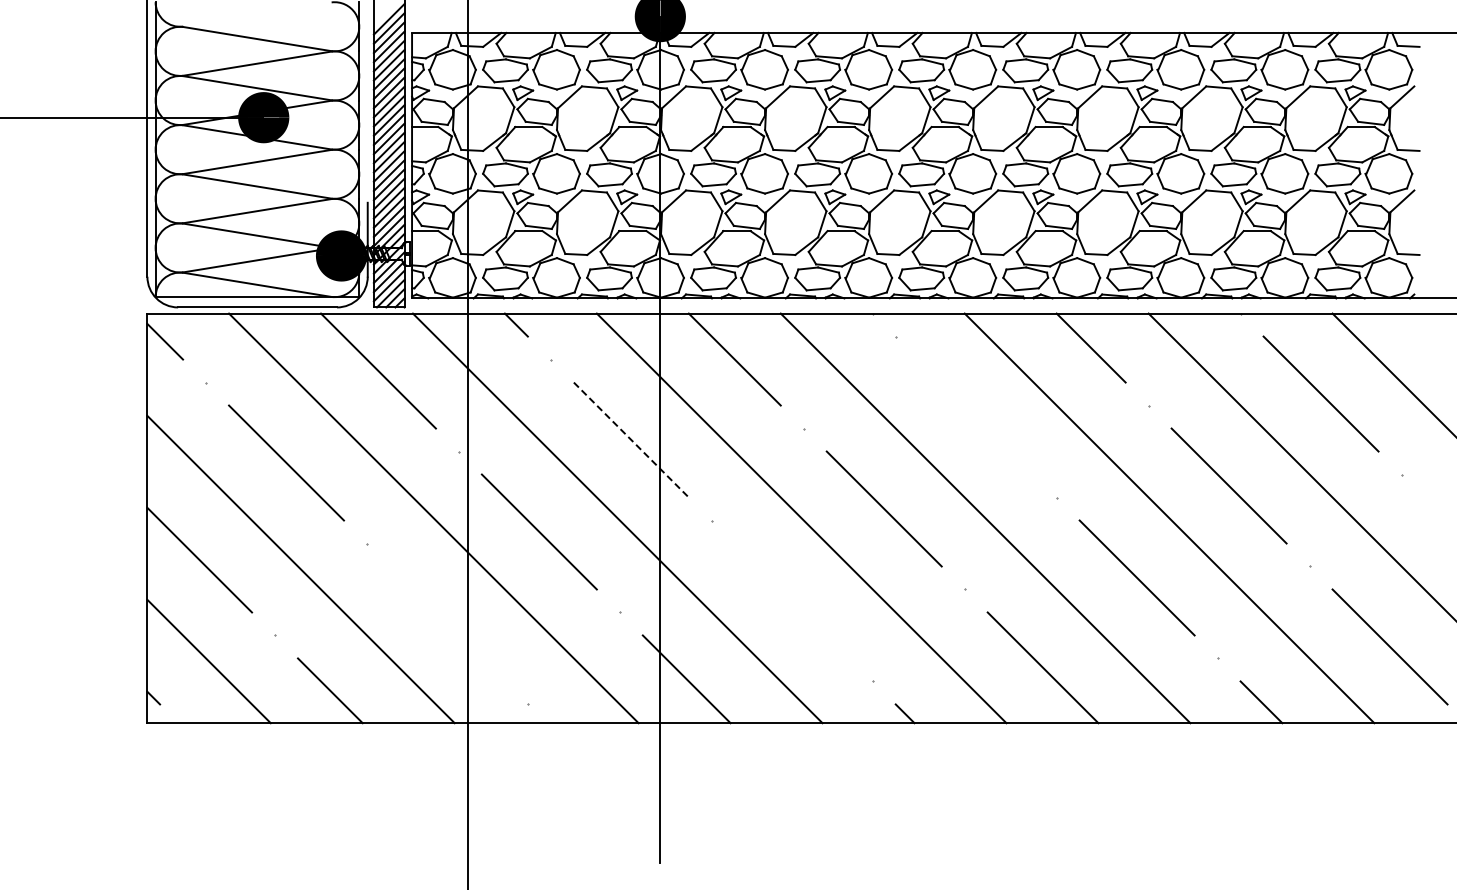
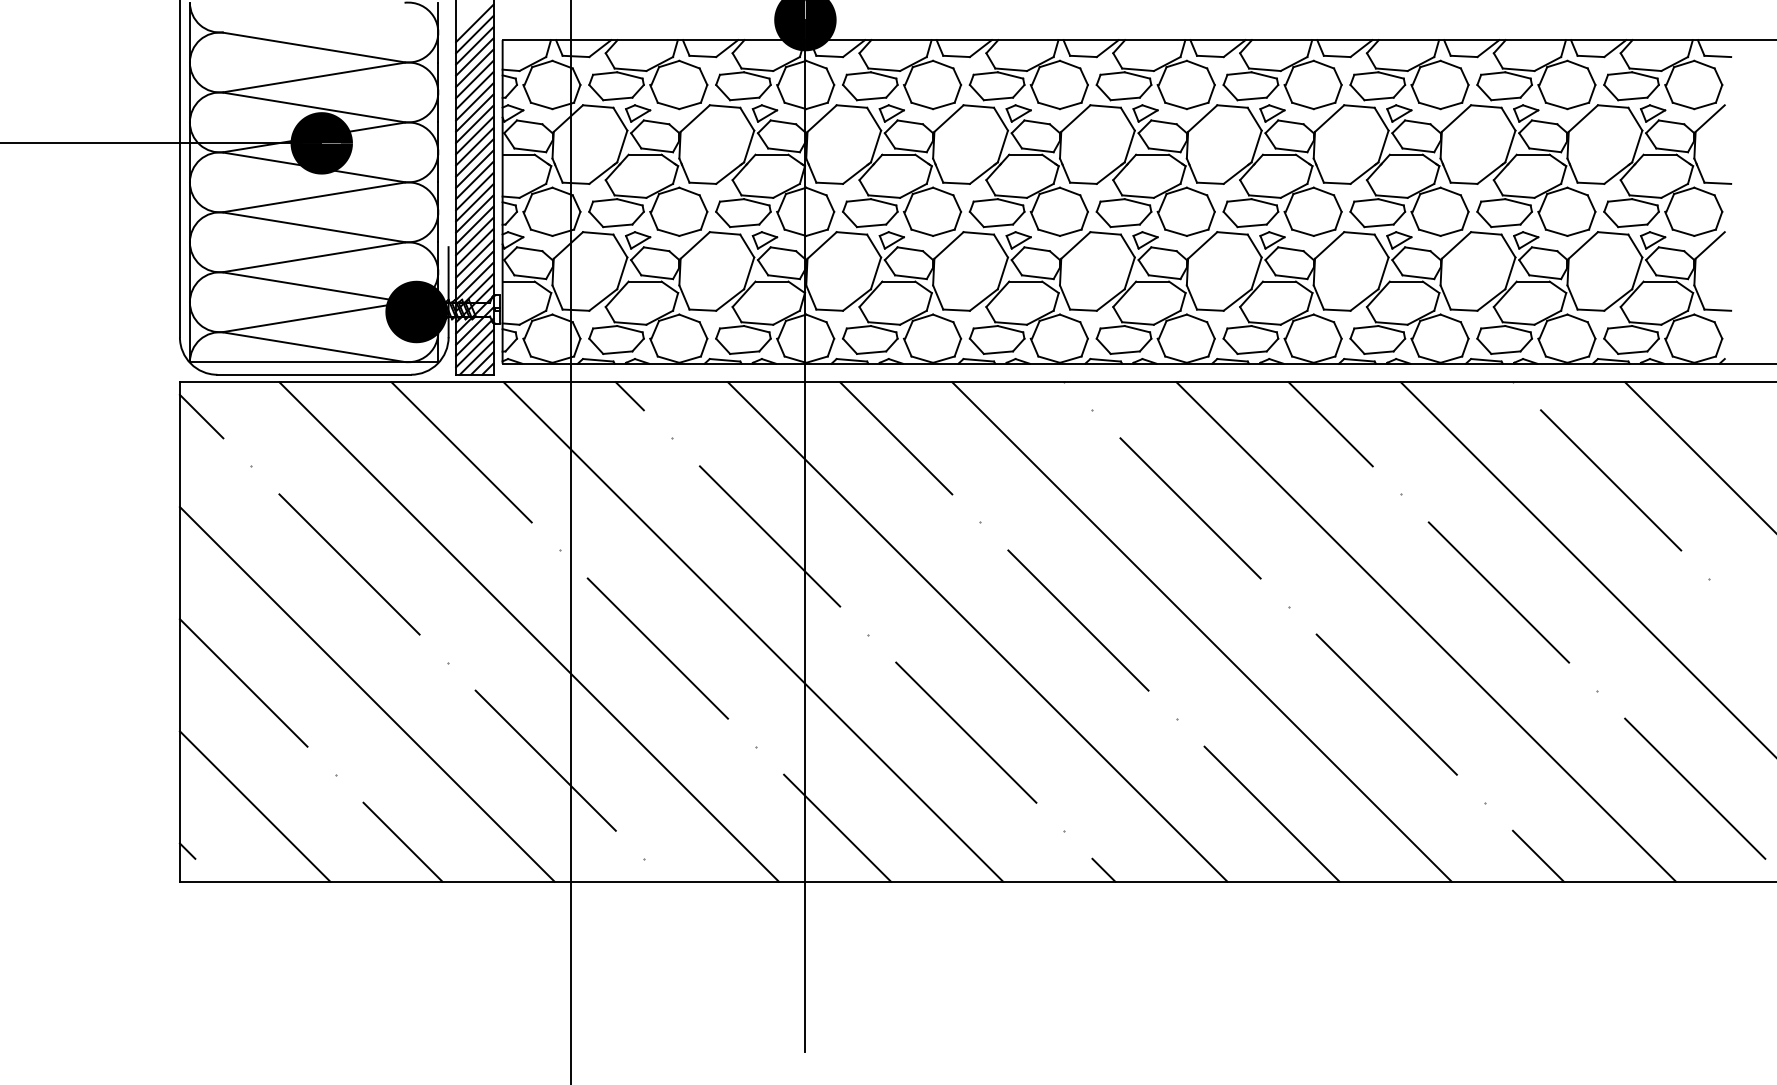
line: (975, 416) -> (1189, 507), added
line: (631, 440) -> (770, 537), dashed -> solid
line: (791, 600) -> (965, 732), added
line: (446, 623) -> (544, 760), added

